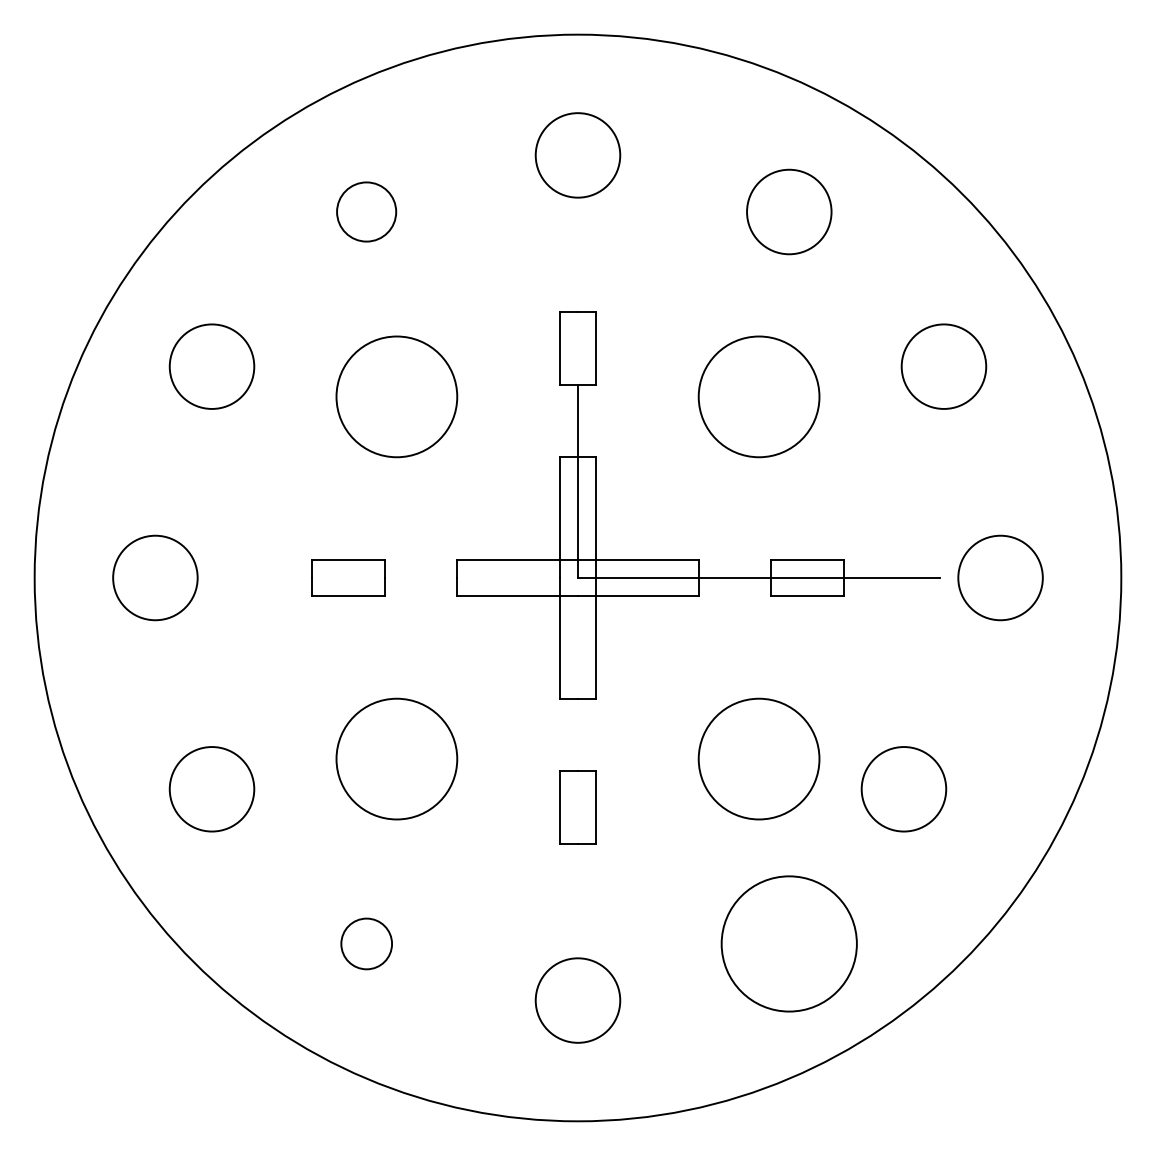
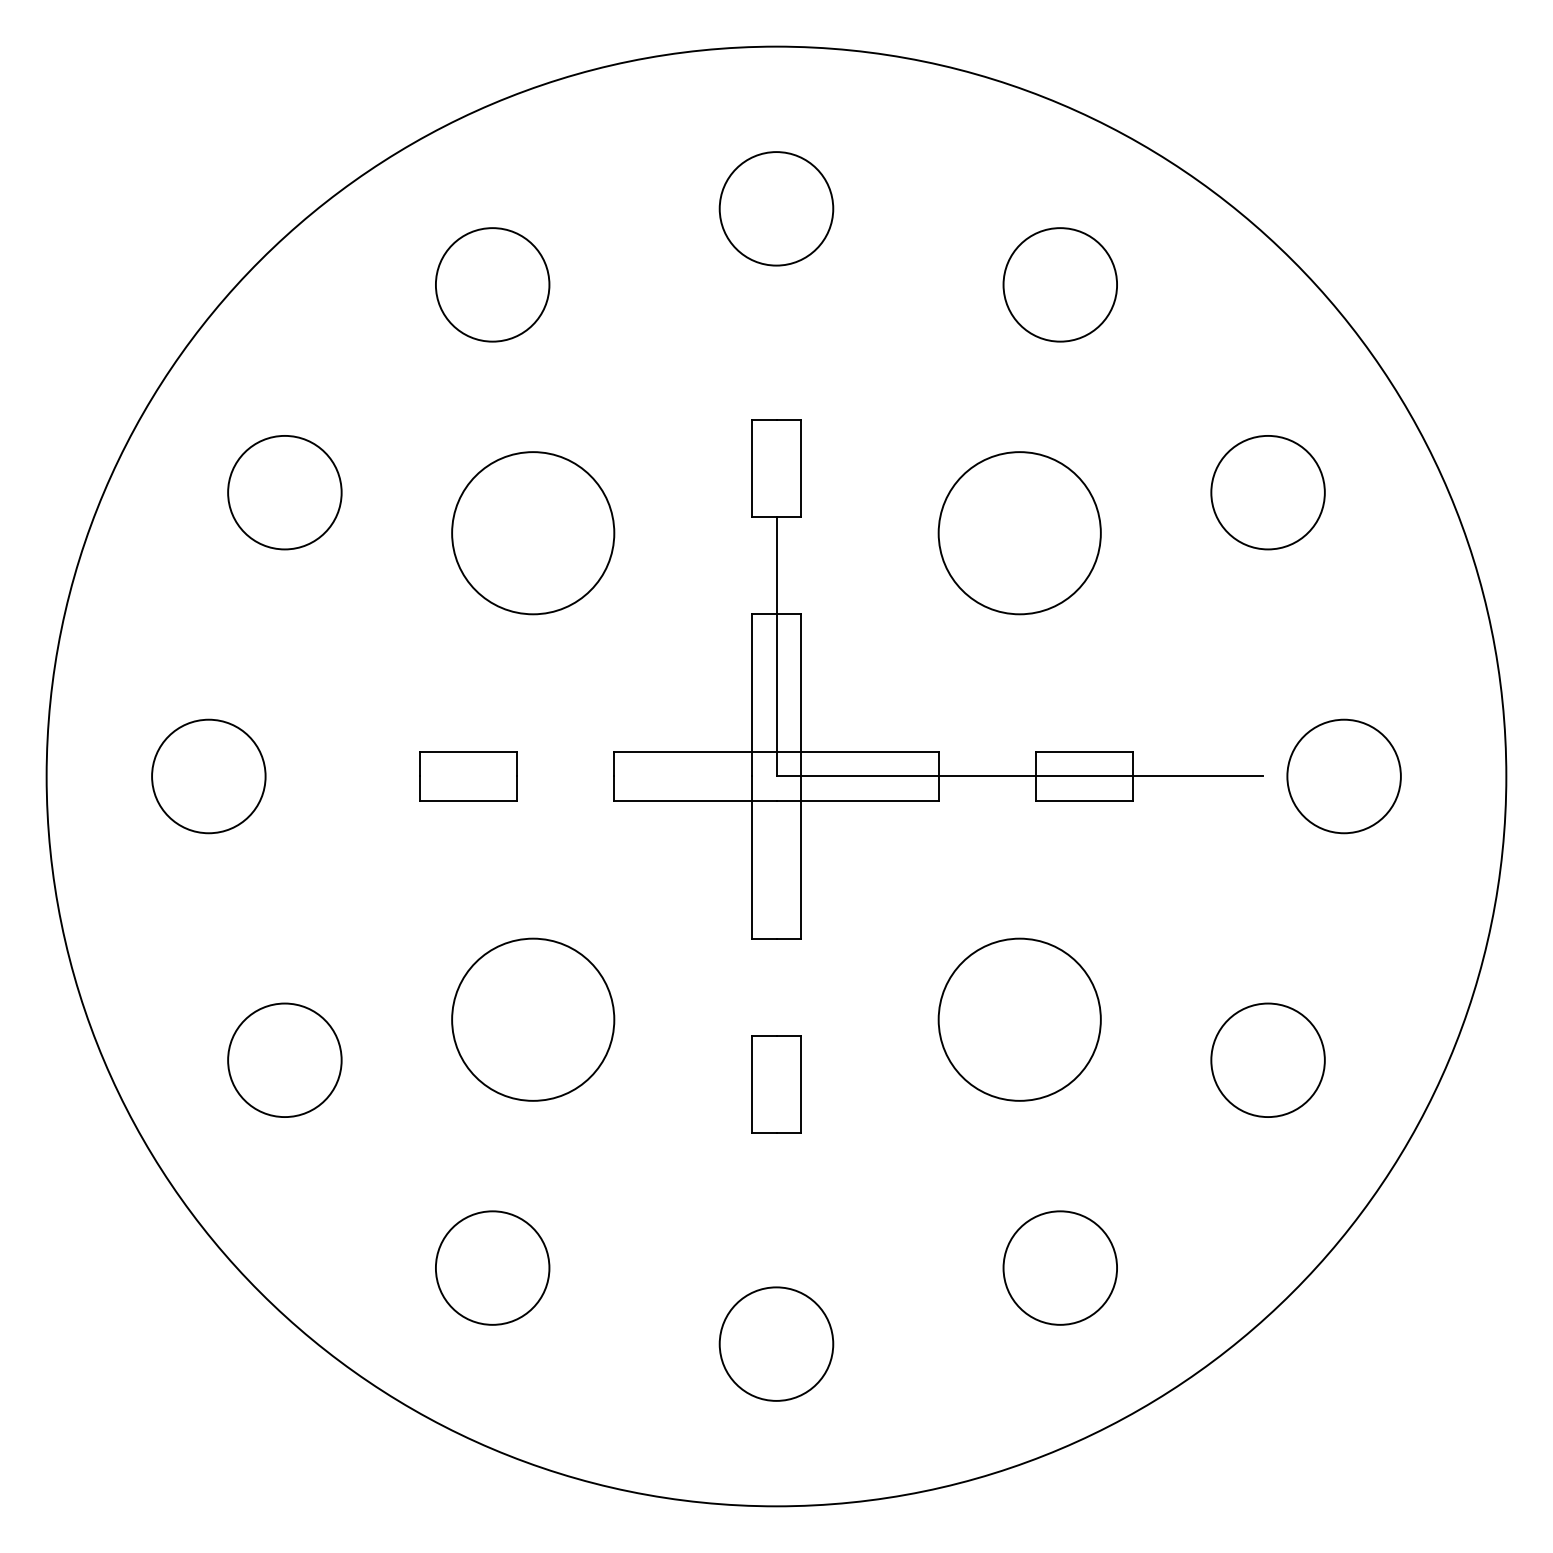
circle: (366, 211) -> (492, 284), size x1.43
circle: (903, 789) -> (1267, 1060), moved
circle: (366, 943) -> (492, 1267), size x1.67
circle: (789, 943) -> (1060, 1267), size x0.62

